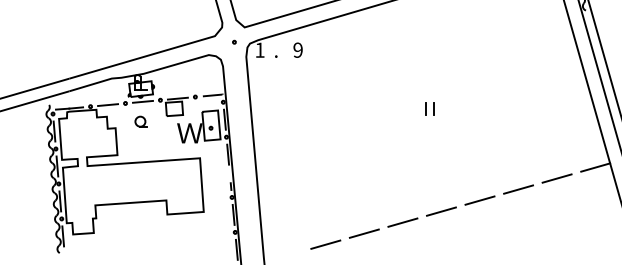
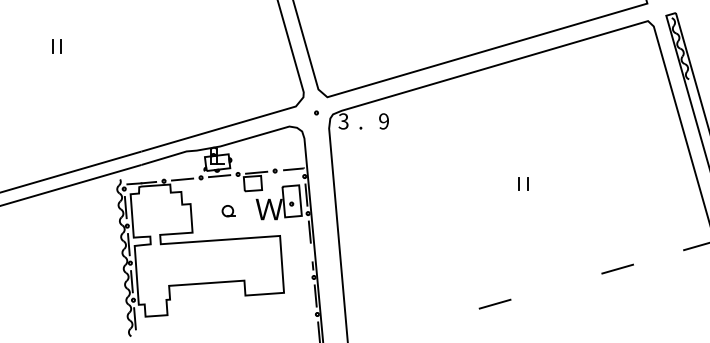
text: (259, 50) -> (343, 121), 1 -> 3
part: (141, 122) -> (228, 211), moved
line: (557, 178) -> (658, 257), removed
line: (479, 200) -> (576, 280), removed
line: (441, 211) -> (535, 292), removed
line: (364, 233) -> (454, 315), removed
line: (325, 244) -> (413, 327), removed

